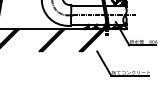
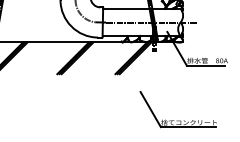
part: (122, 71) -> (177, 120), moved

